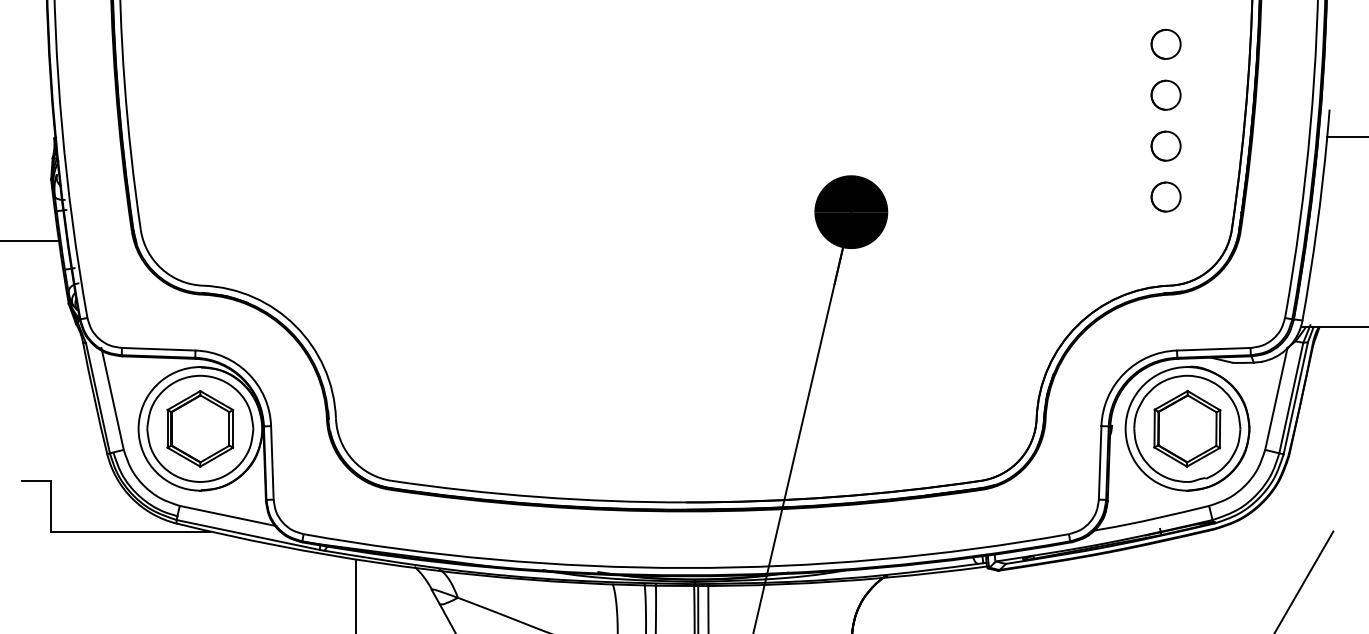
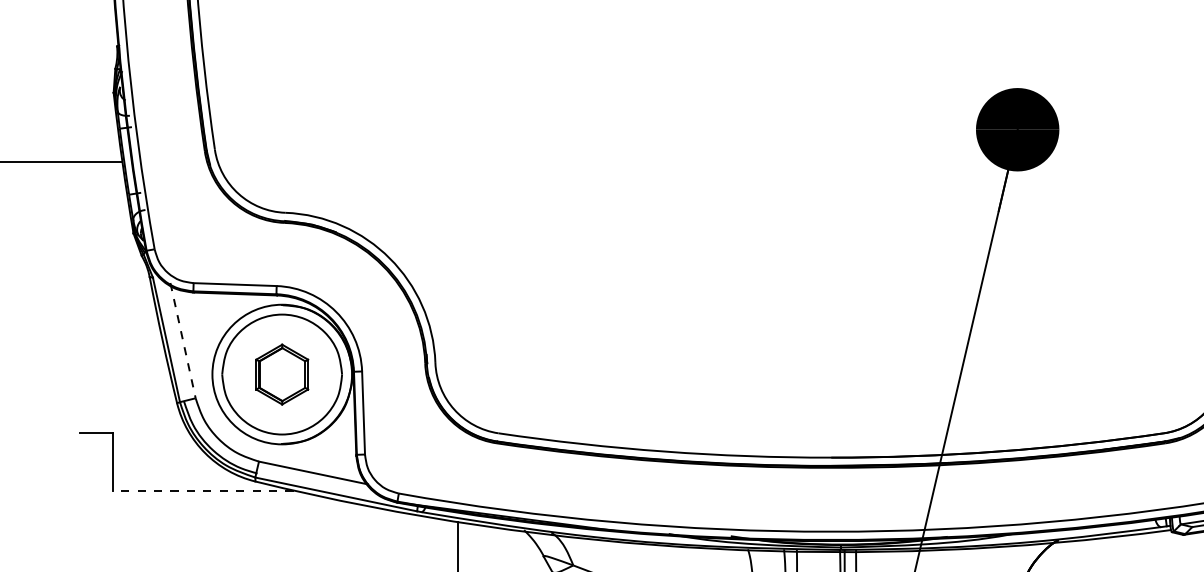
line: (112, 399) -> (182, 341), solid -> dashed
part: (200, 428) -> (282, 374), size x0.7
line: (130, 531) -> (203, 490), solid -> dashed

